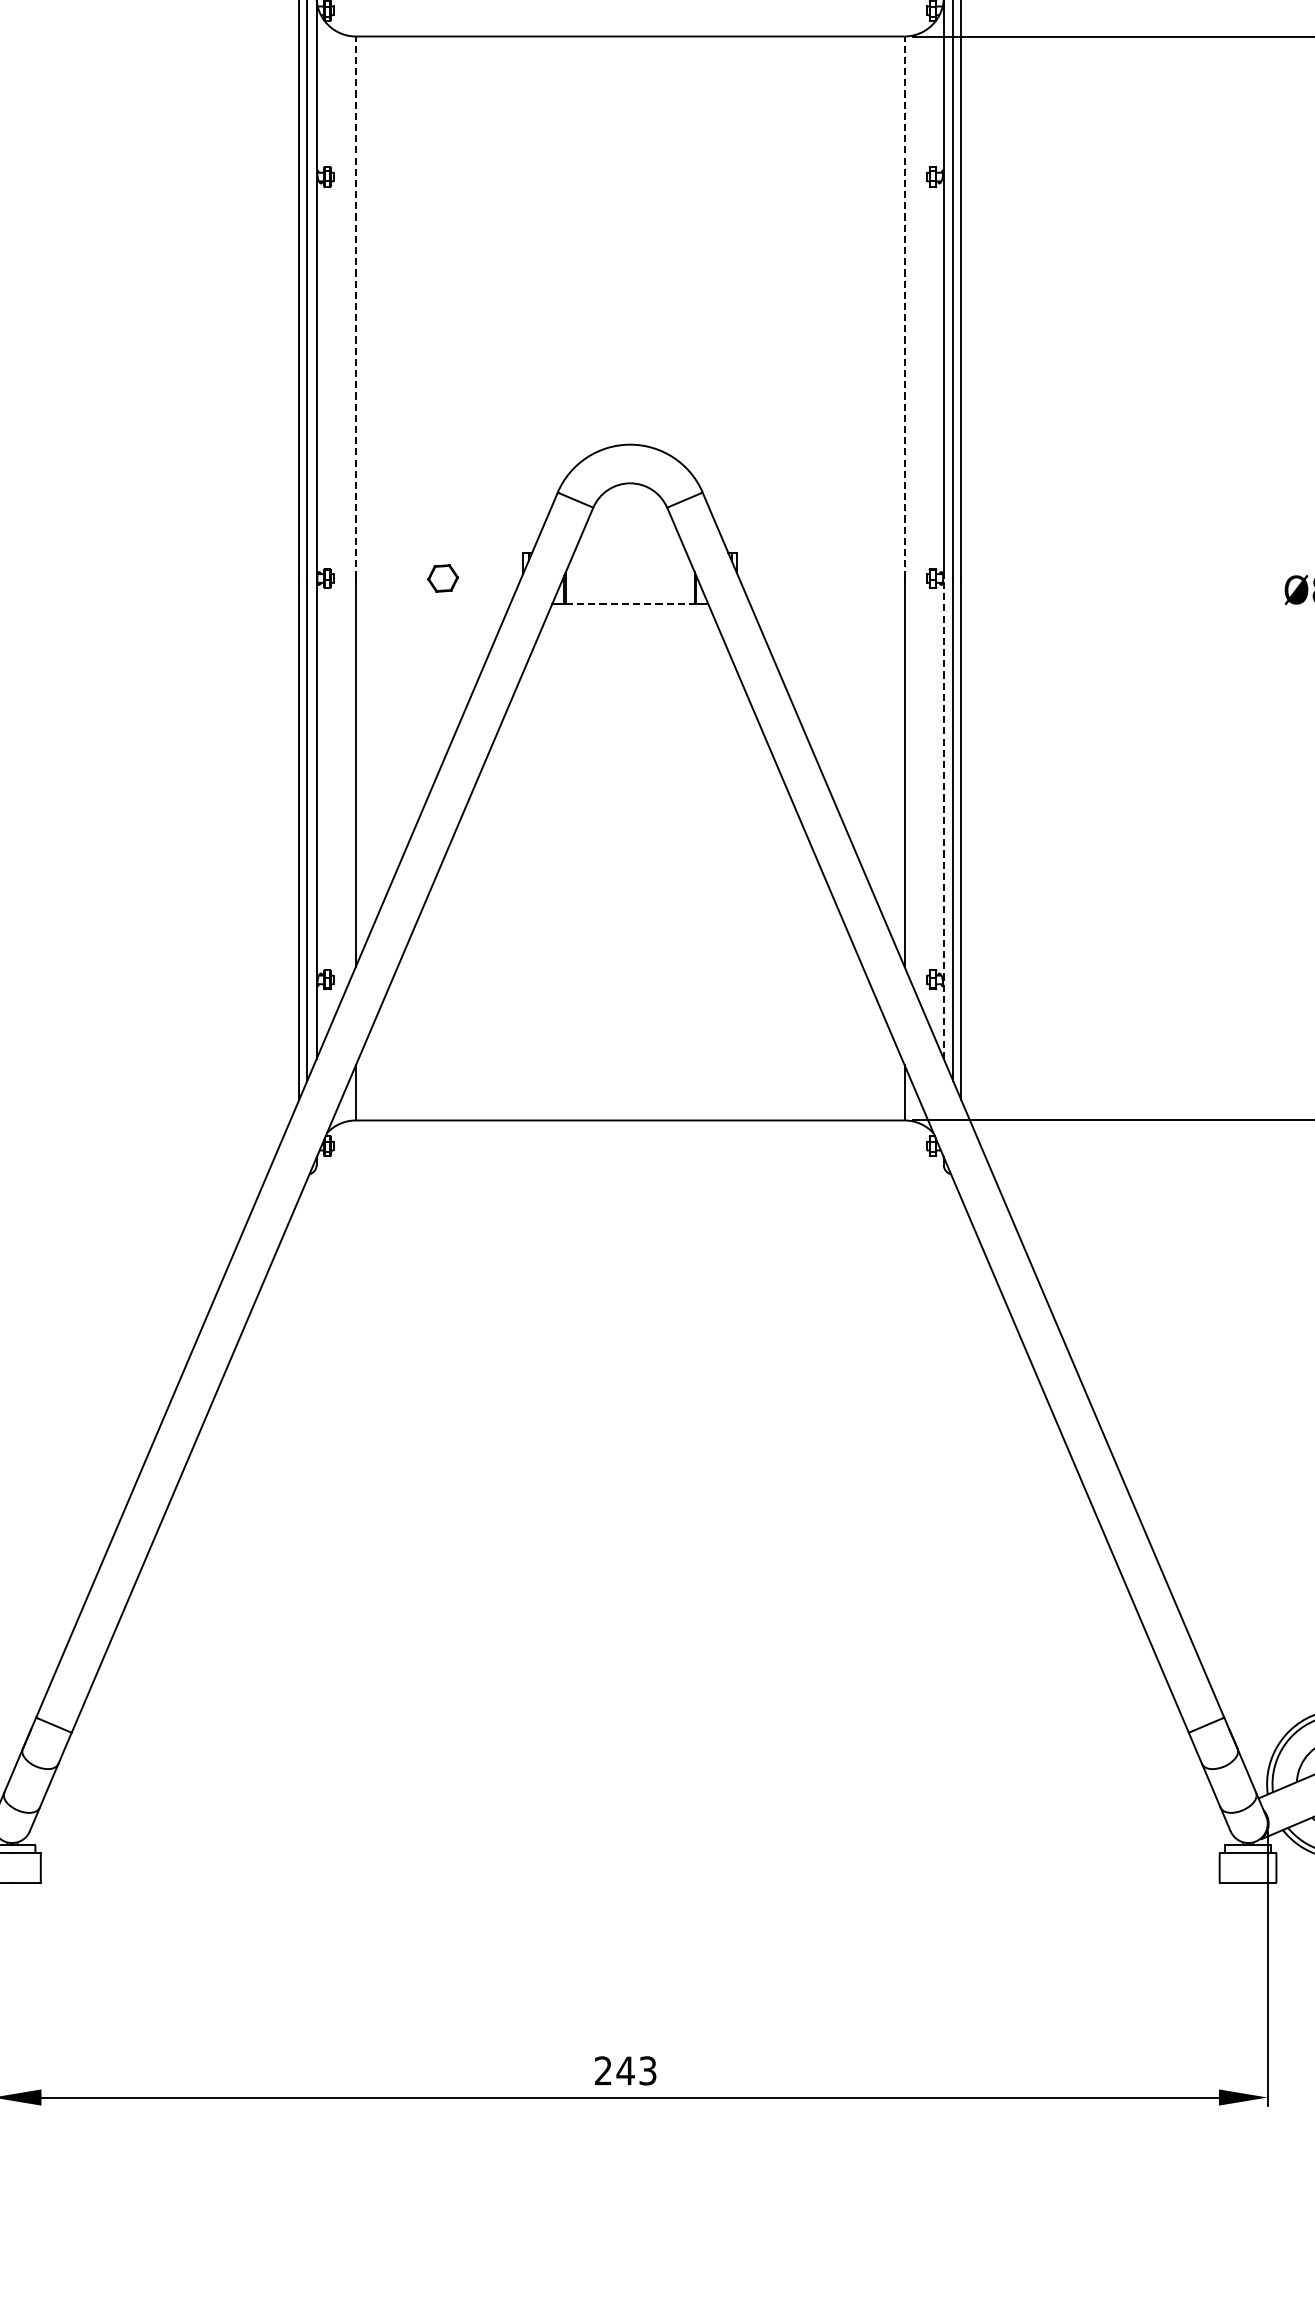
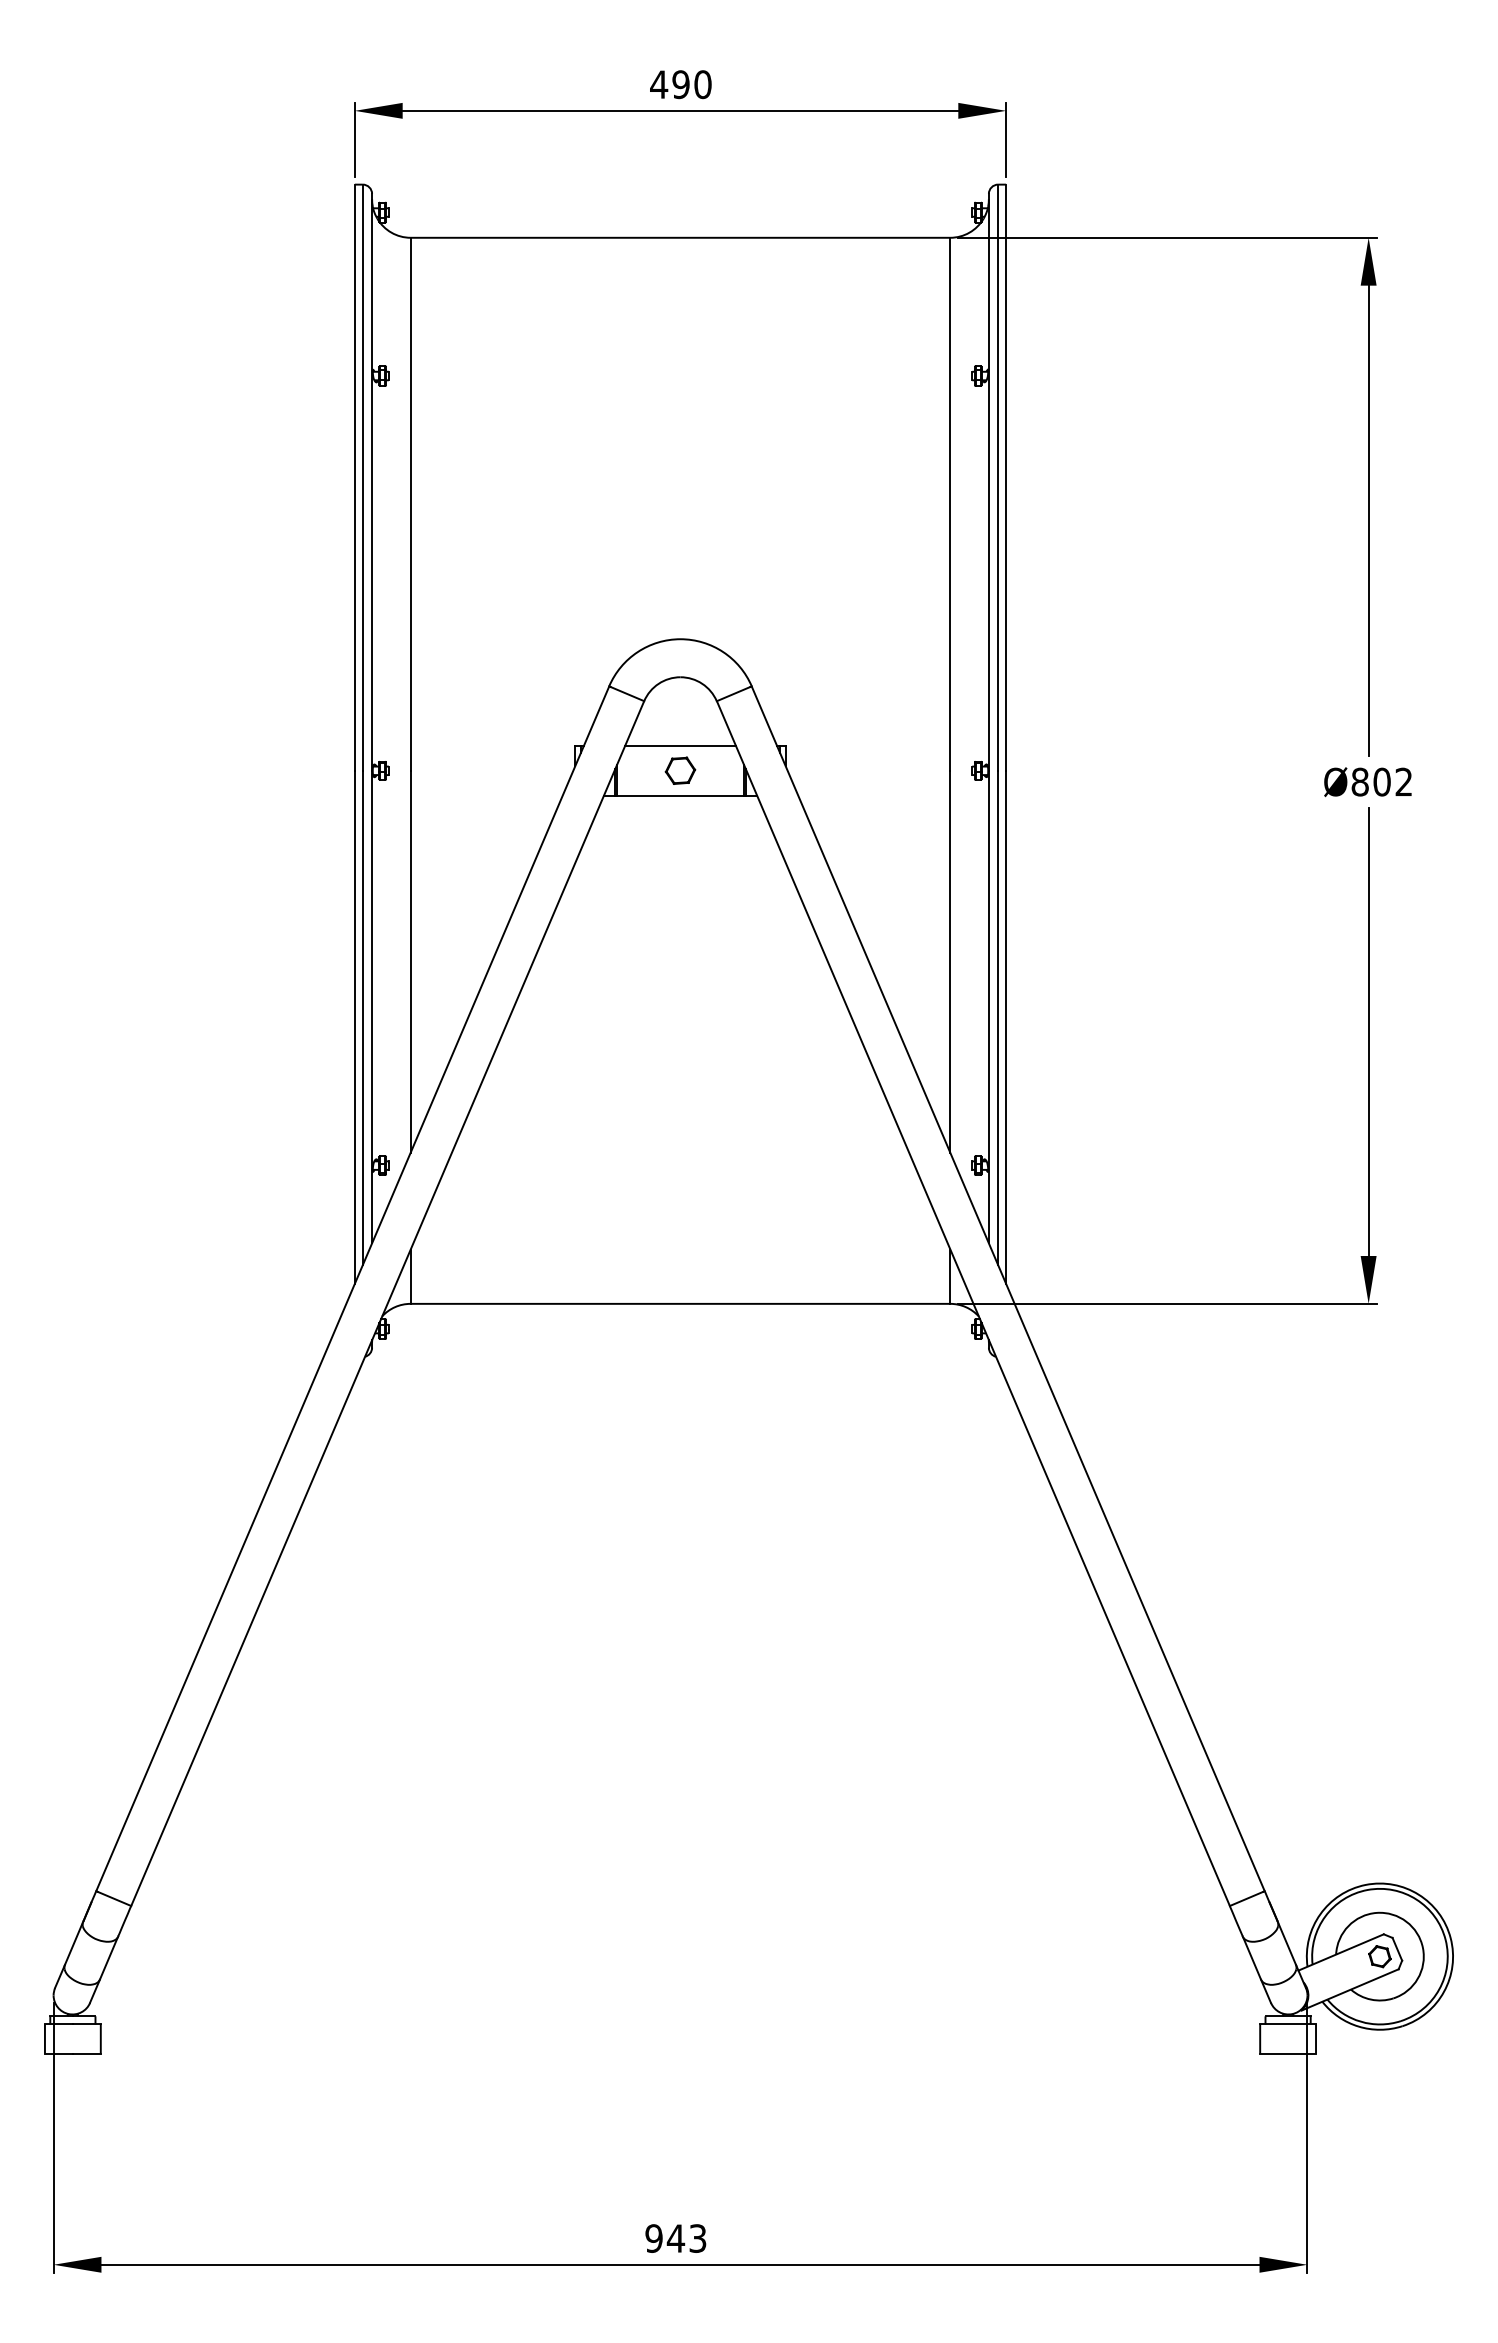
line: (355, 307) -> (410, 504), dashed -> solid
line: (904, 307) -> (950, 504), dashed -> solid
line: (630, 552) -> (680, 745), added
part: (443, 578) -> (680, 770), moved
line: (630, 604) -> (680, 796), dashed -> solid
line: (943, 818) -> (988, 1006), dashed -> solid
text: (602, 2070) -> (653, 2238), 243 -> 943

